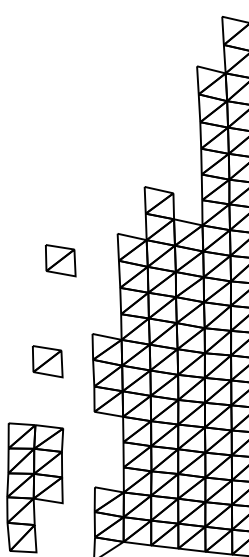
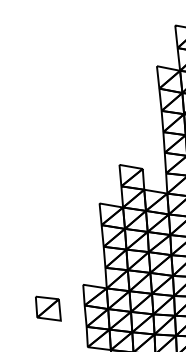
part: (60, 260) -> (54, 227), removed

